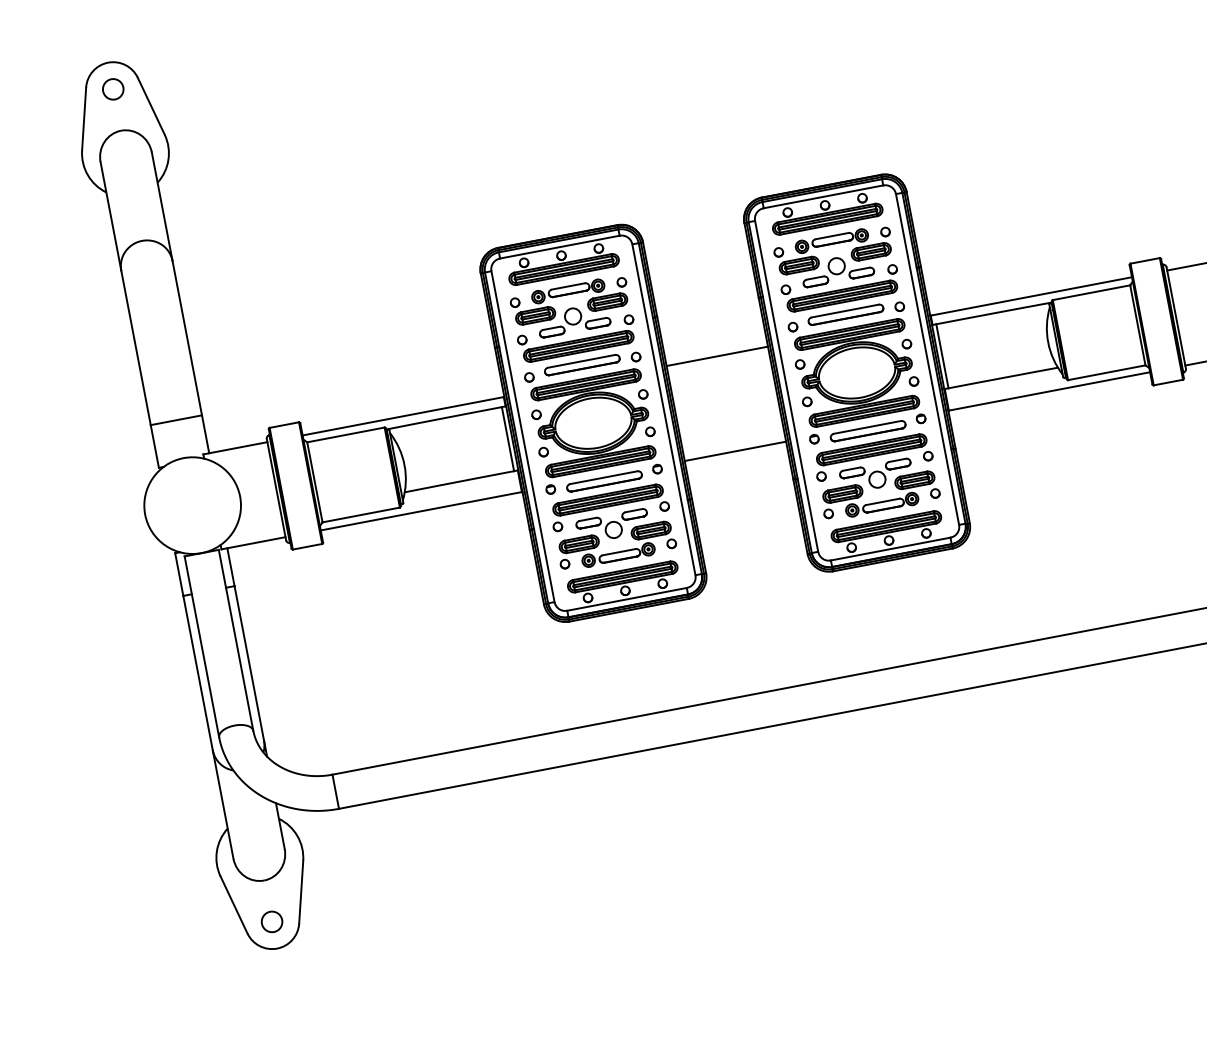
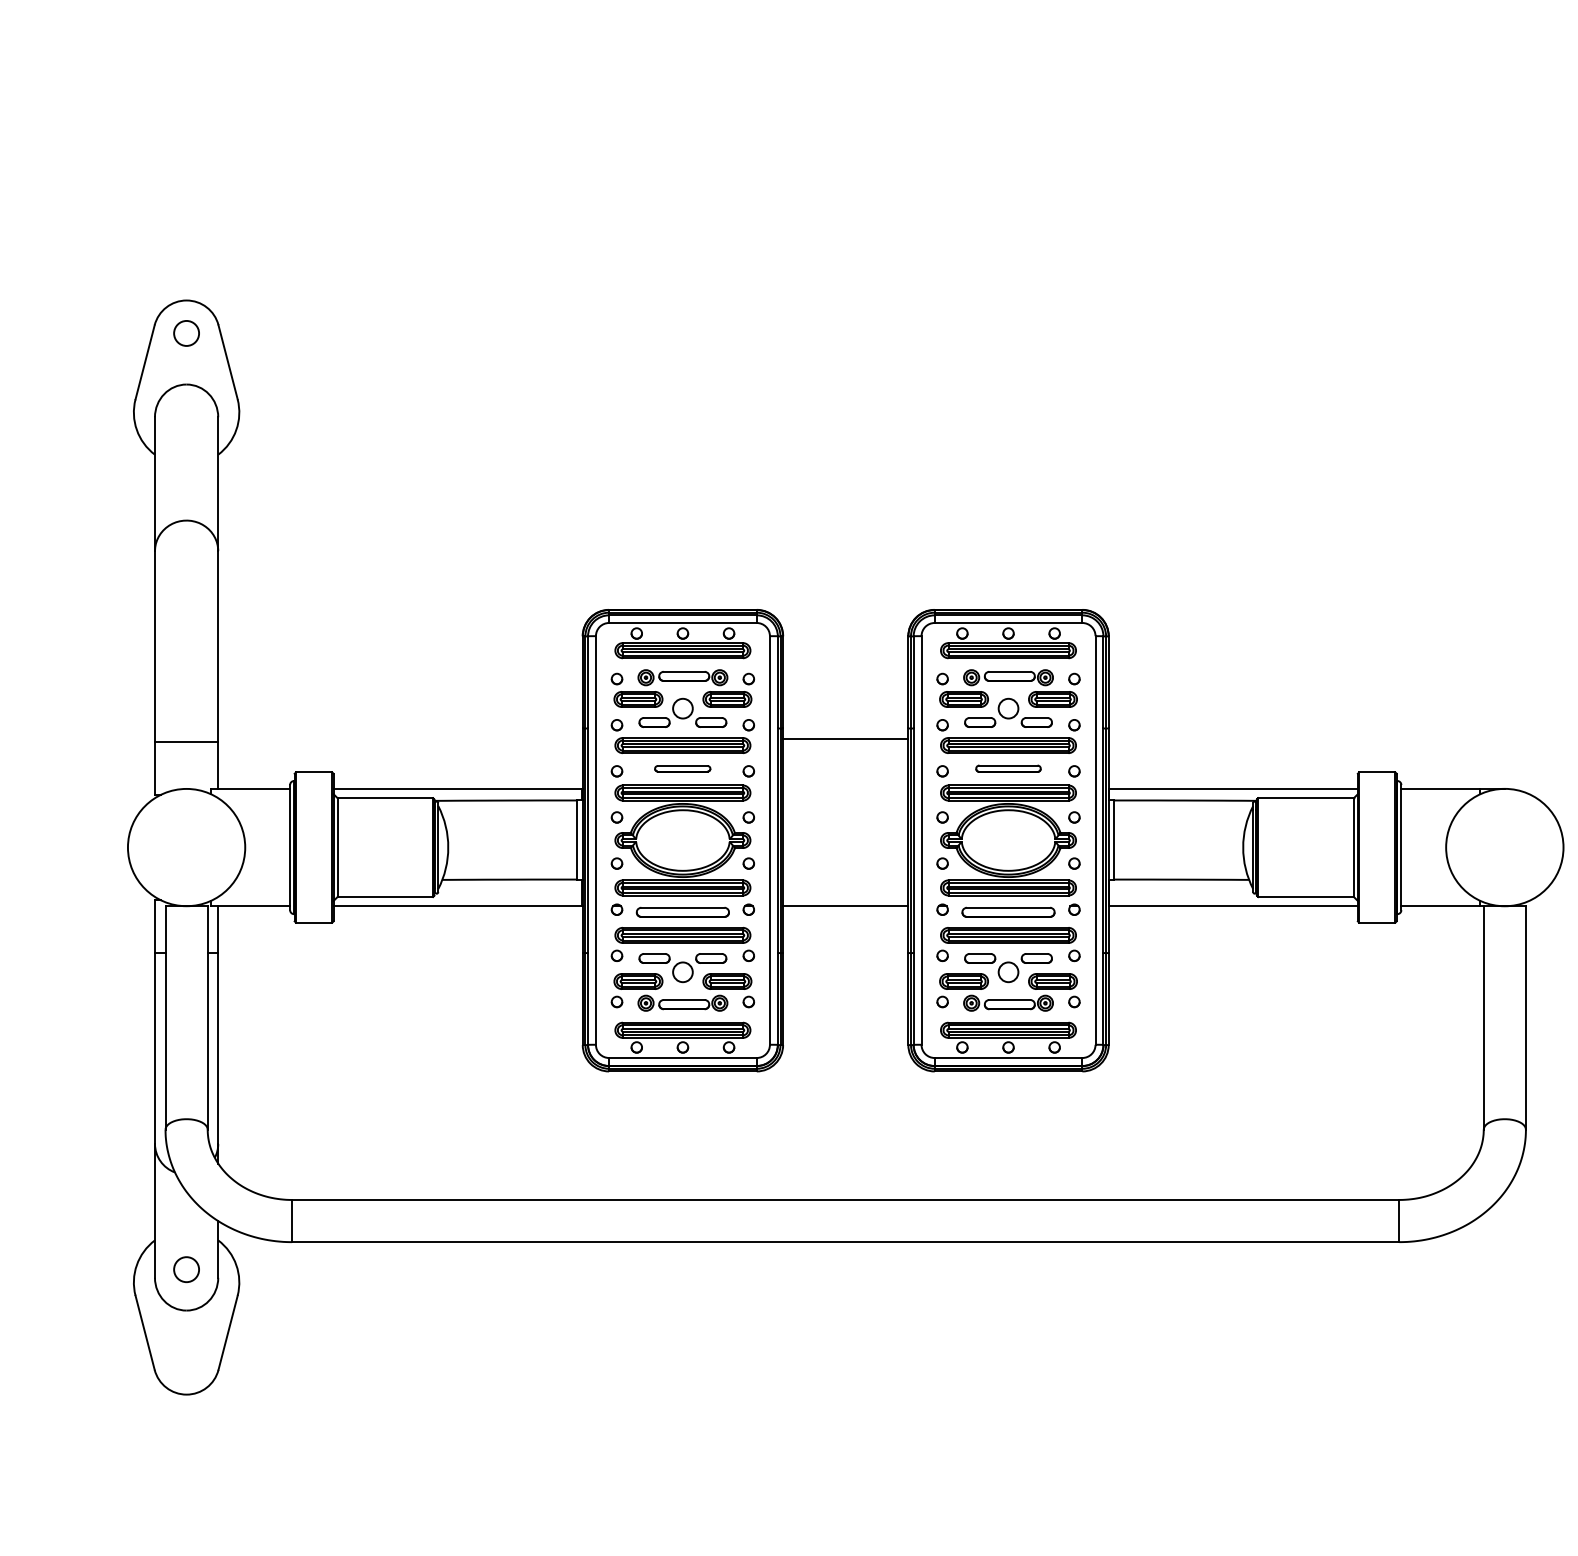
part: (845, 314) -> (1008, 768), size x0.7
line: (717, 356) -> (845, 738), moved
part: (581, 365) -> (682, 768), size x0.6
circle: (271, 921) -> (186, 1269), moved

